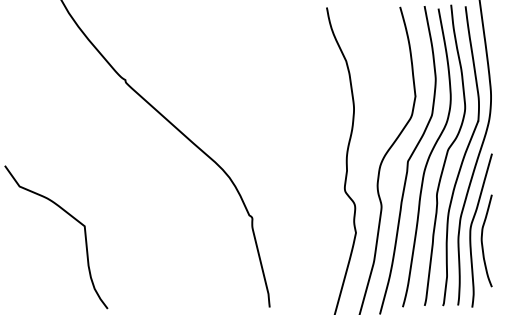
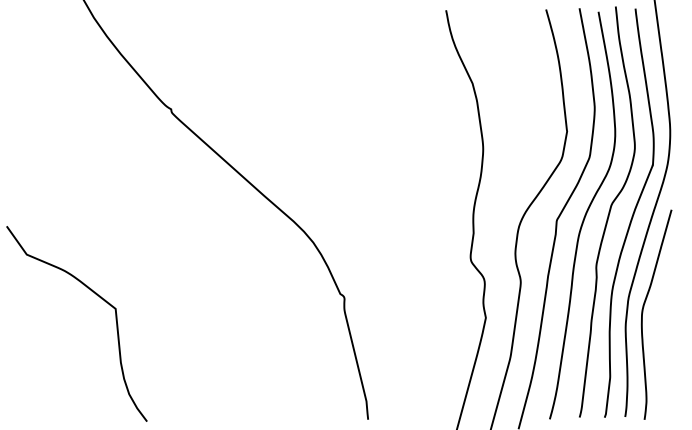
curve: (482, 240) -> (658, 328), removed

